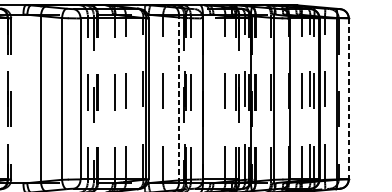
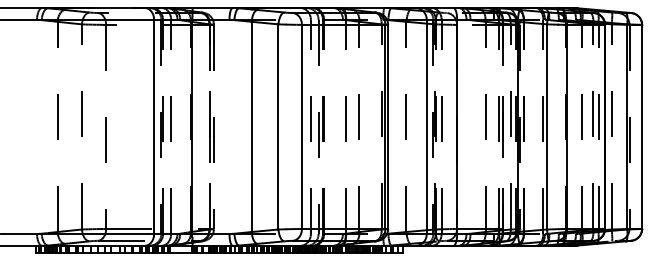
line: (178, 98) -> (426, 126), dashed -> solid
line: (349, 99) -> (642, 127), dashed -> solid

